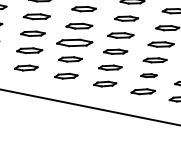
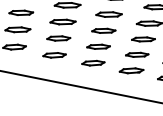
part: (74, 42) -> (62, 21), size x0.71
part: (148, 75) -> (136, 54), size x1.43

